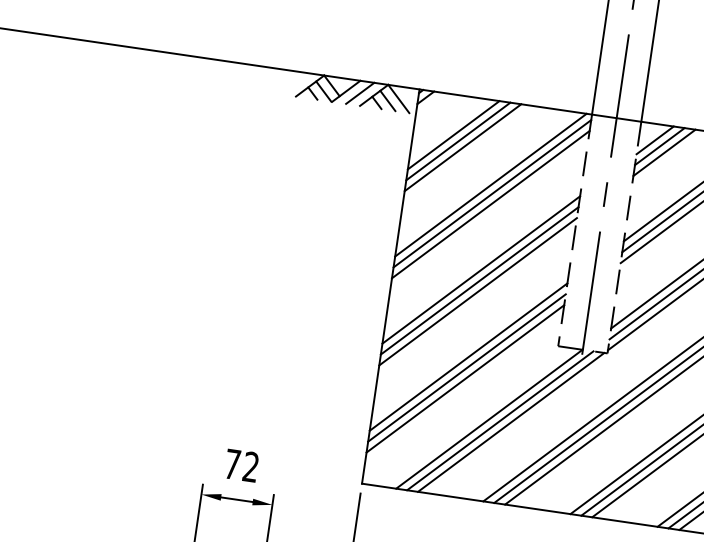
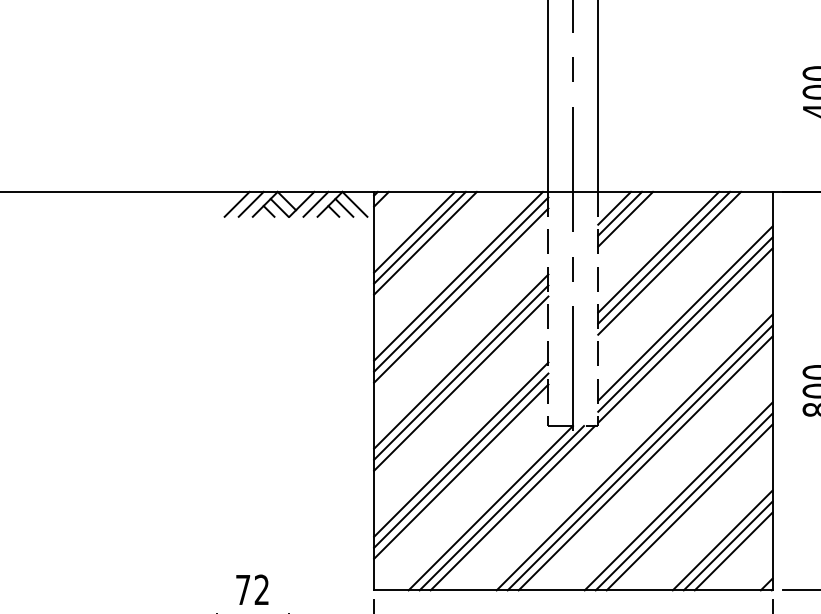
line: (281, 81) -> (236, 203), added
line: (295, 83) -> (250, 203), added

